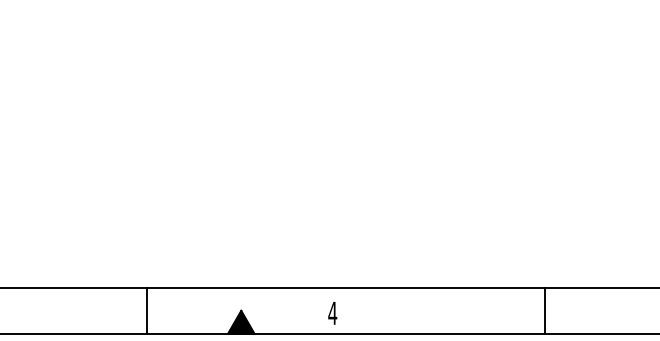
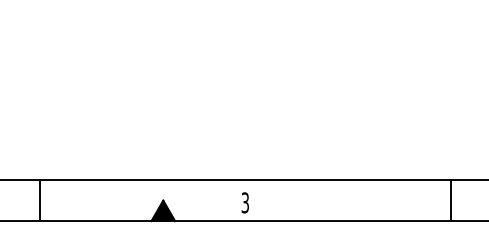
line: (146, 310) -> (39, 200), moved
line: (545, 310) -> (451, 200), moved
text: (332, 313) -> (245, 202), 4 -> 3

